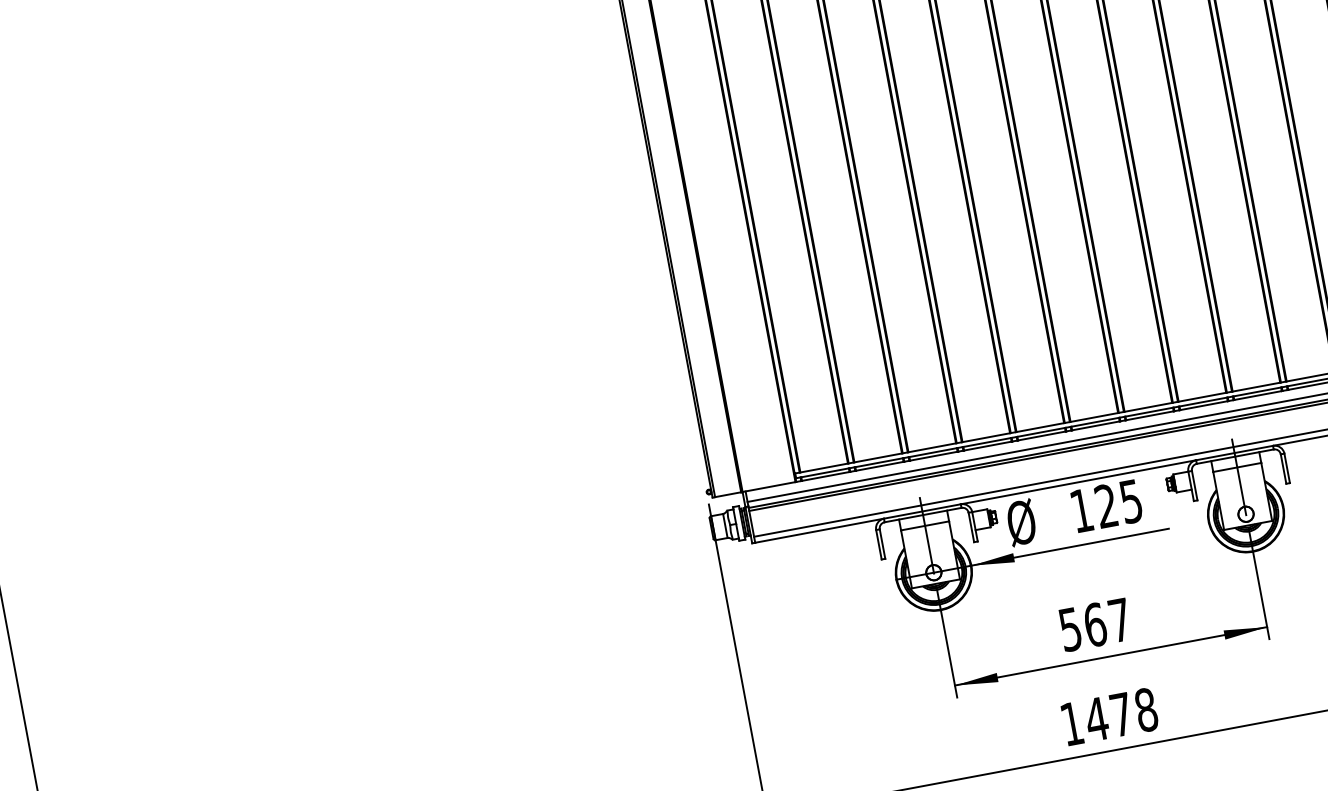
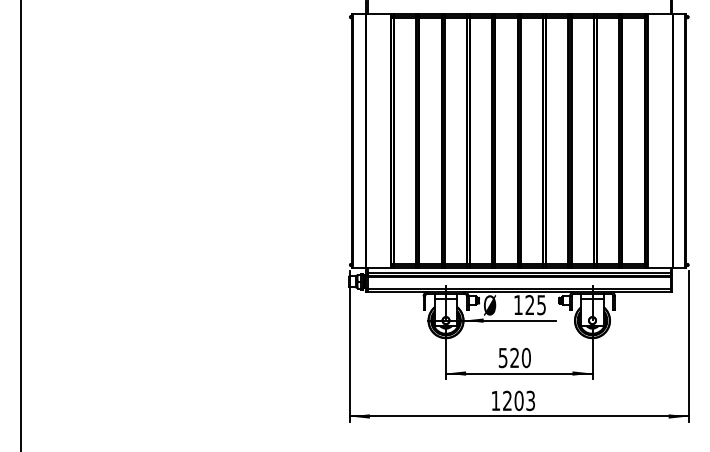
text: (1107, 621) -> (520, 357), 567 -> 520
text: (1120, 714) -> (518, 400), 1478 -> 1203

